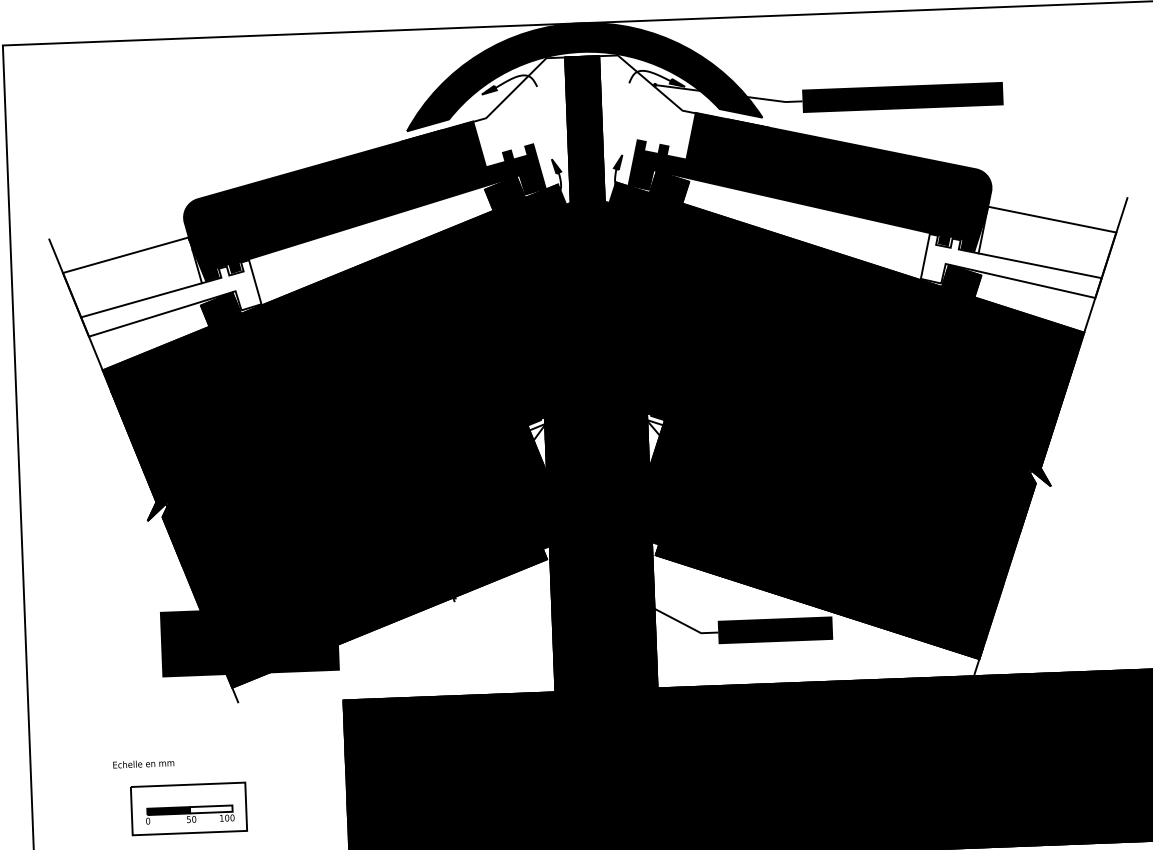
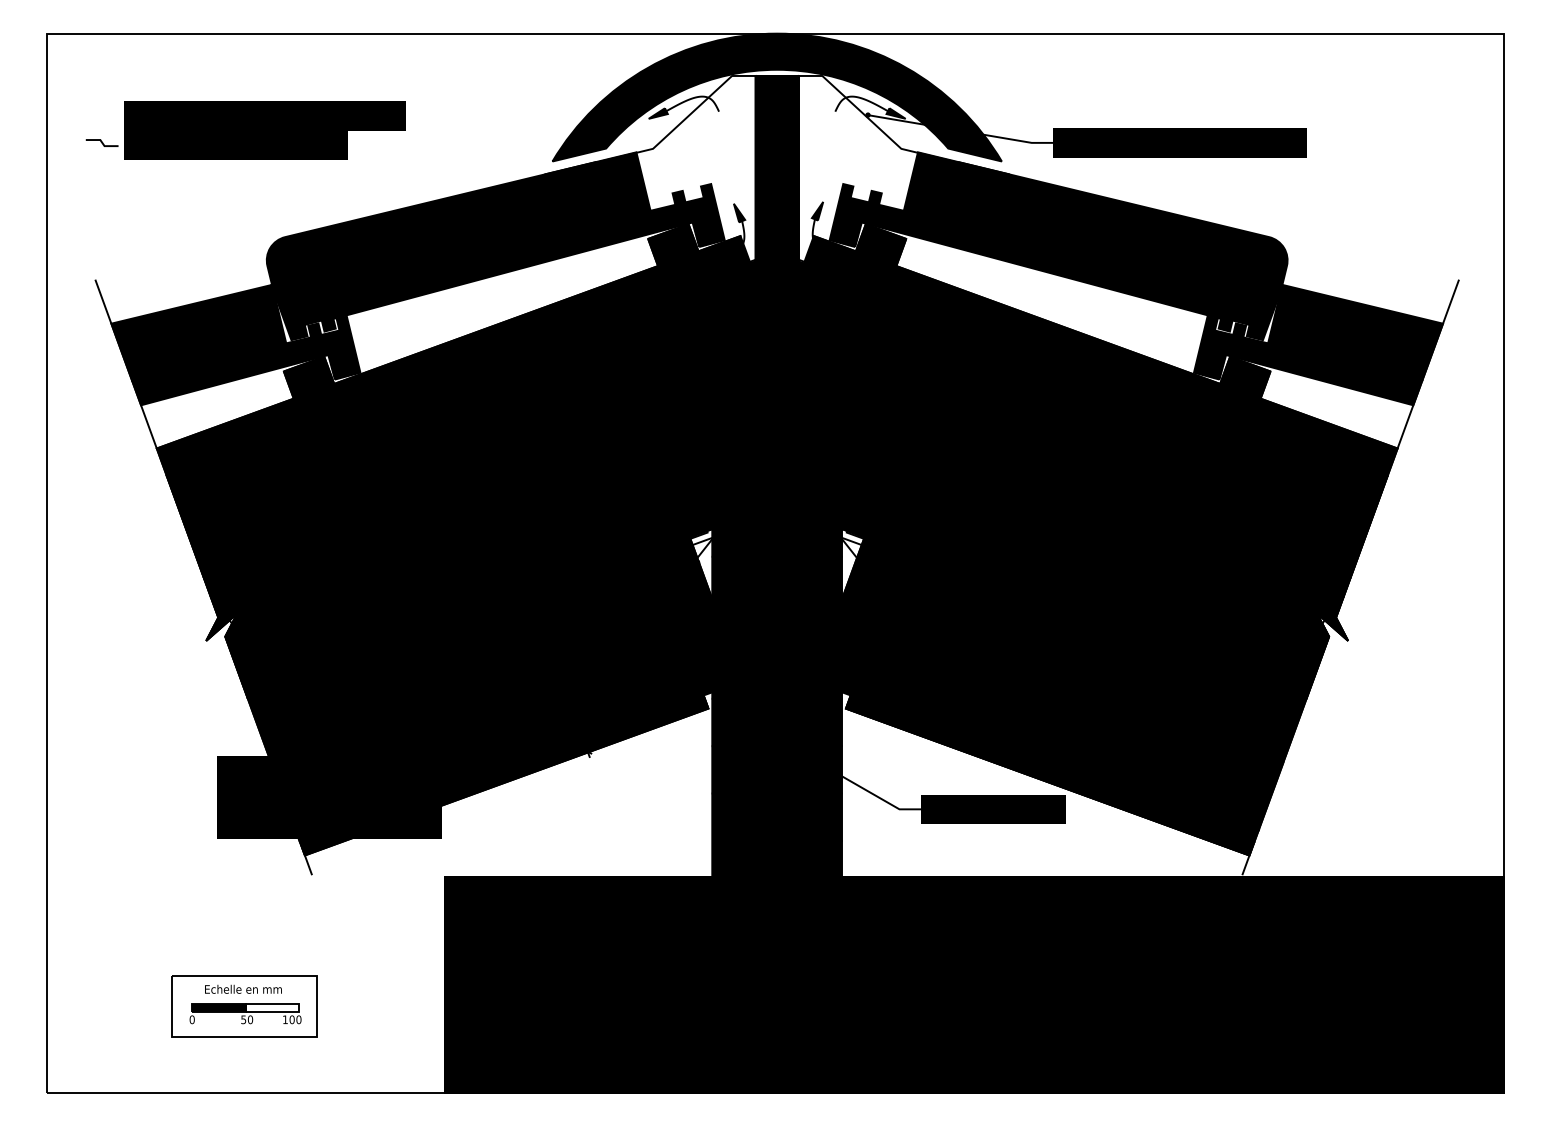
part: (163, 116) -> (245, 130), added
fill: (1018, 252) -> (1318, 344), added
fill: (161, 285) -> (235, 344), added
text: (143, 763) -> (243, 988), moved

